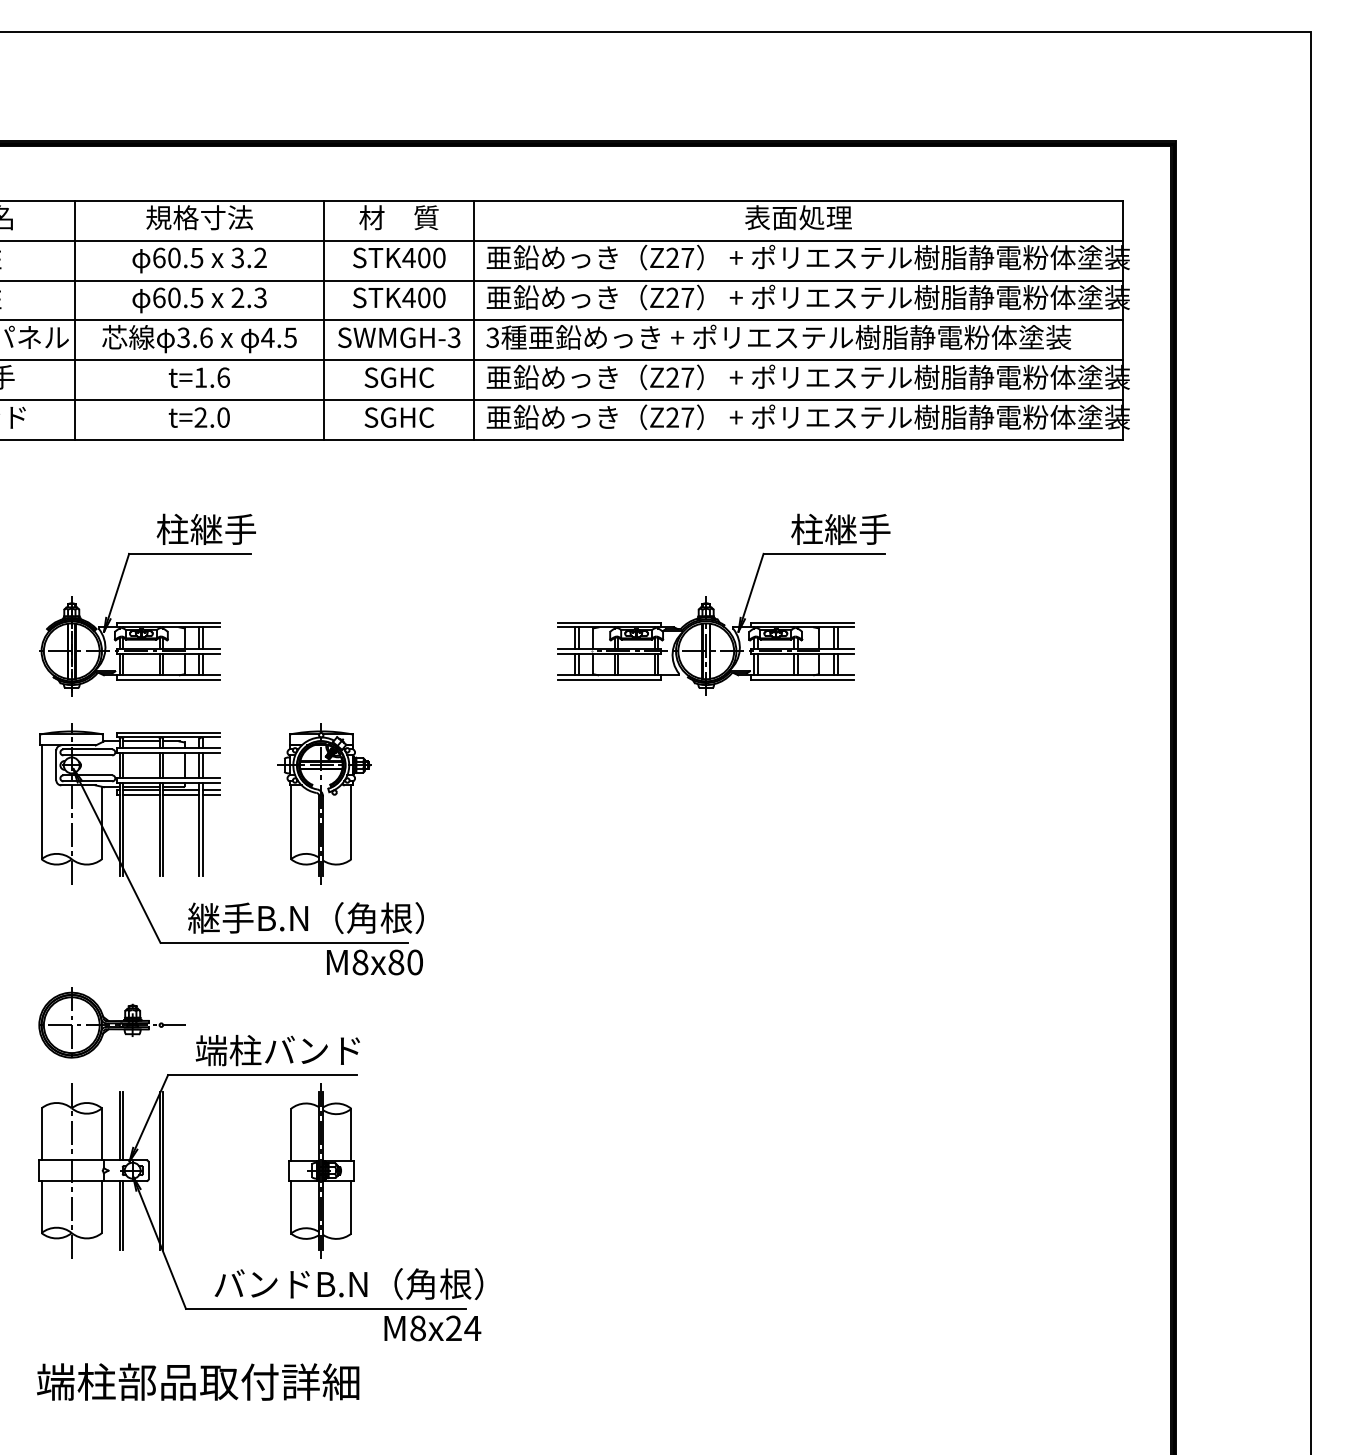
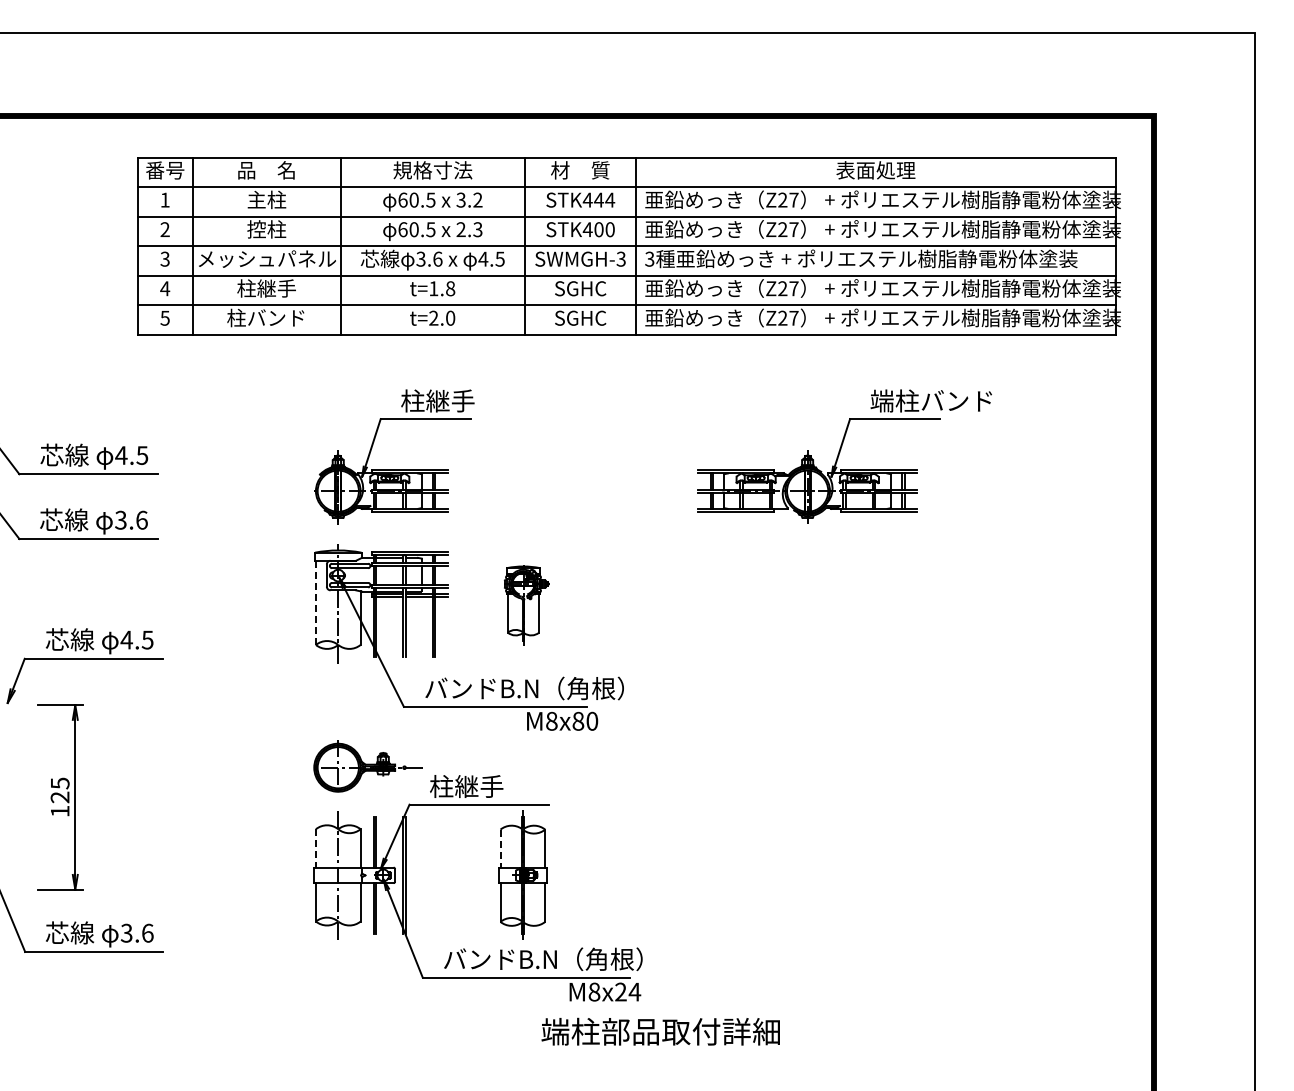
text: (431, 257) -> (604, 199), STK400 -> STK444
text: (223, 377) -> (450, 288), t=1.6 -> t=1.8
text: (872, 528) -> (930, 400), 柱継手 -> 端柱バンド
line: (40, 803) -> (315, 603), solid -> dashed
part: (323, 803) -> (524, 603), size x0.7
text: (322, 918) -> (523, 688), 継手B.N（角根） -> バンドB.N（角根）
text: (277, 1050) -> (490, 786), 端柱バンド -> 柱継手
line: (40, 1134) -> (315, 848), solid -> dashed
line: (291, 1135) -> (500, 849), solid -> dashed
text: (197, 1381) -> (660, 1031), moved

